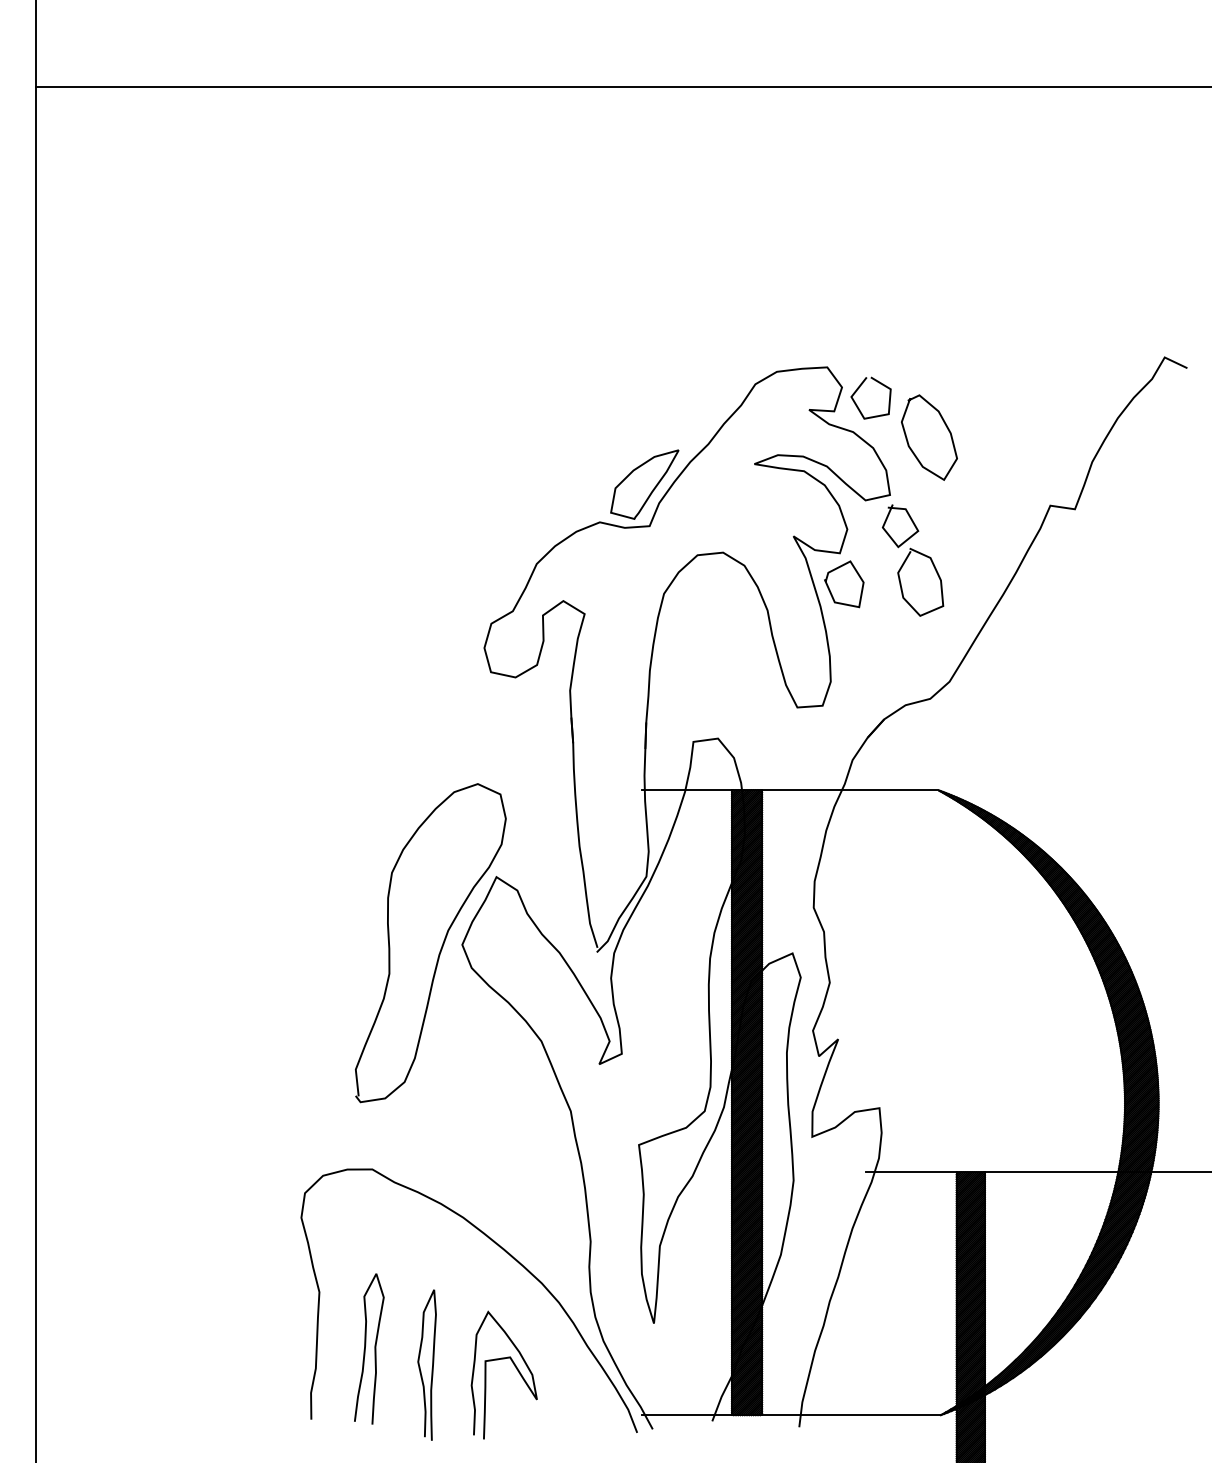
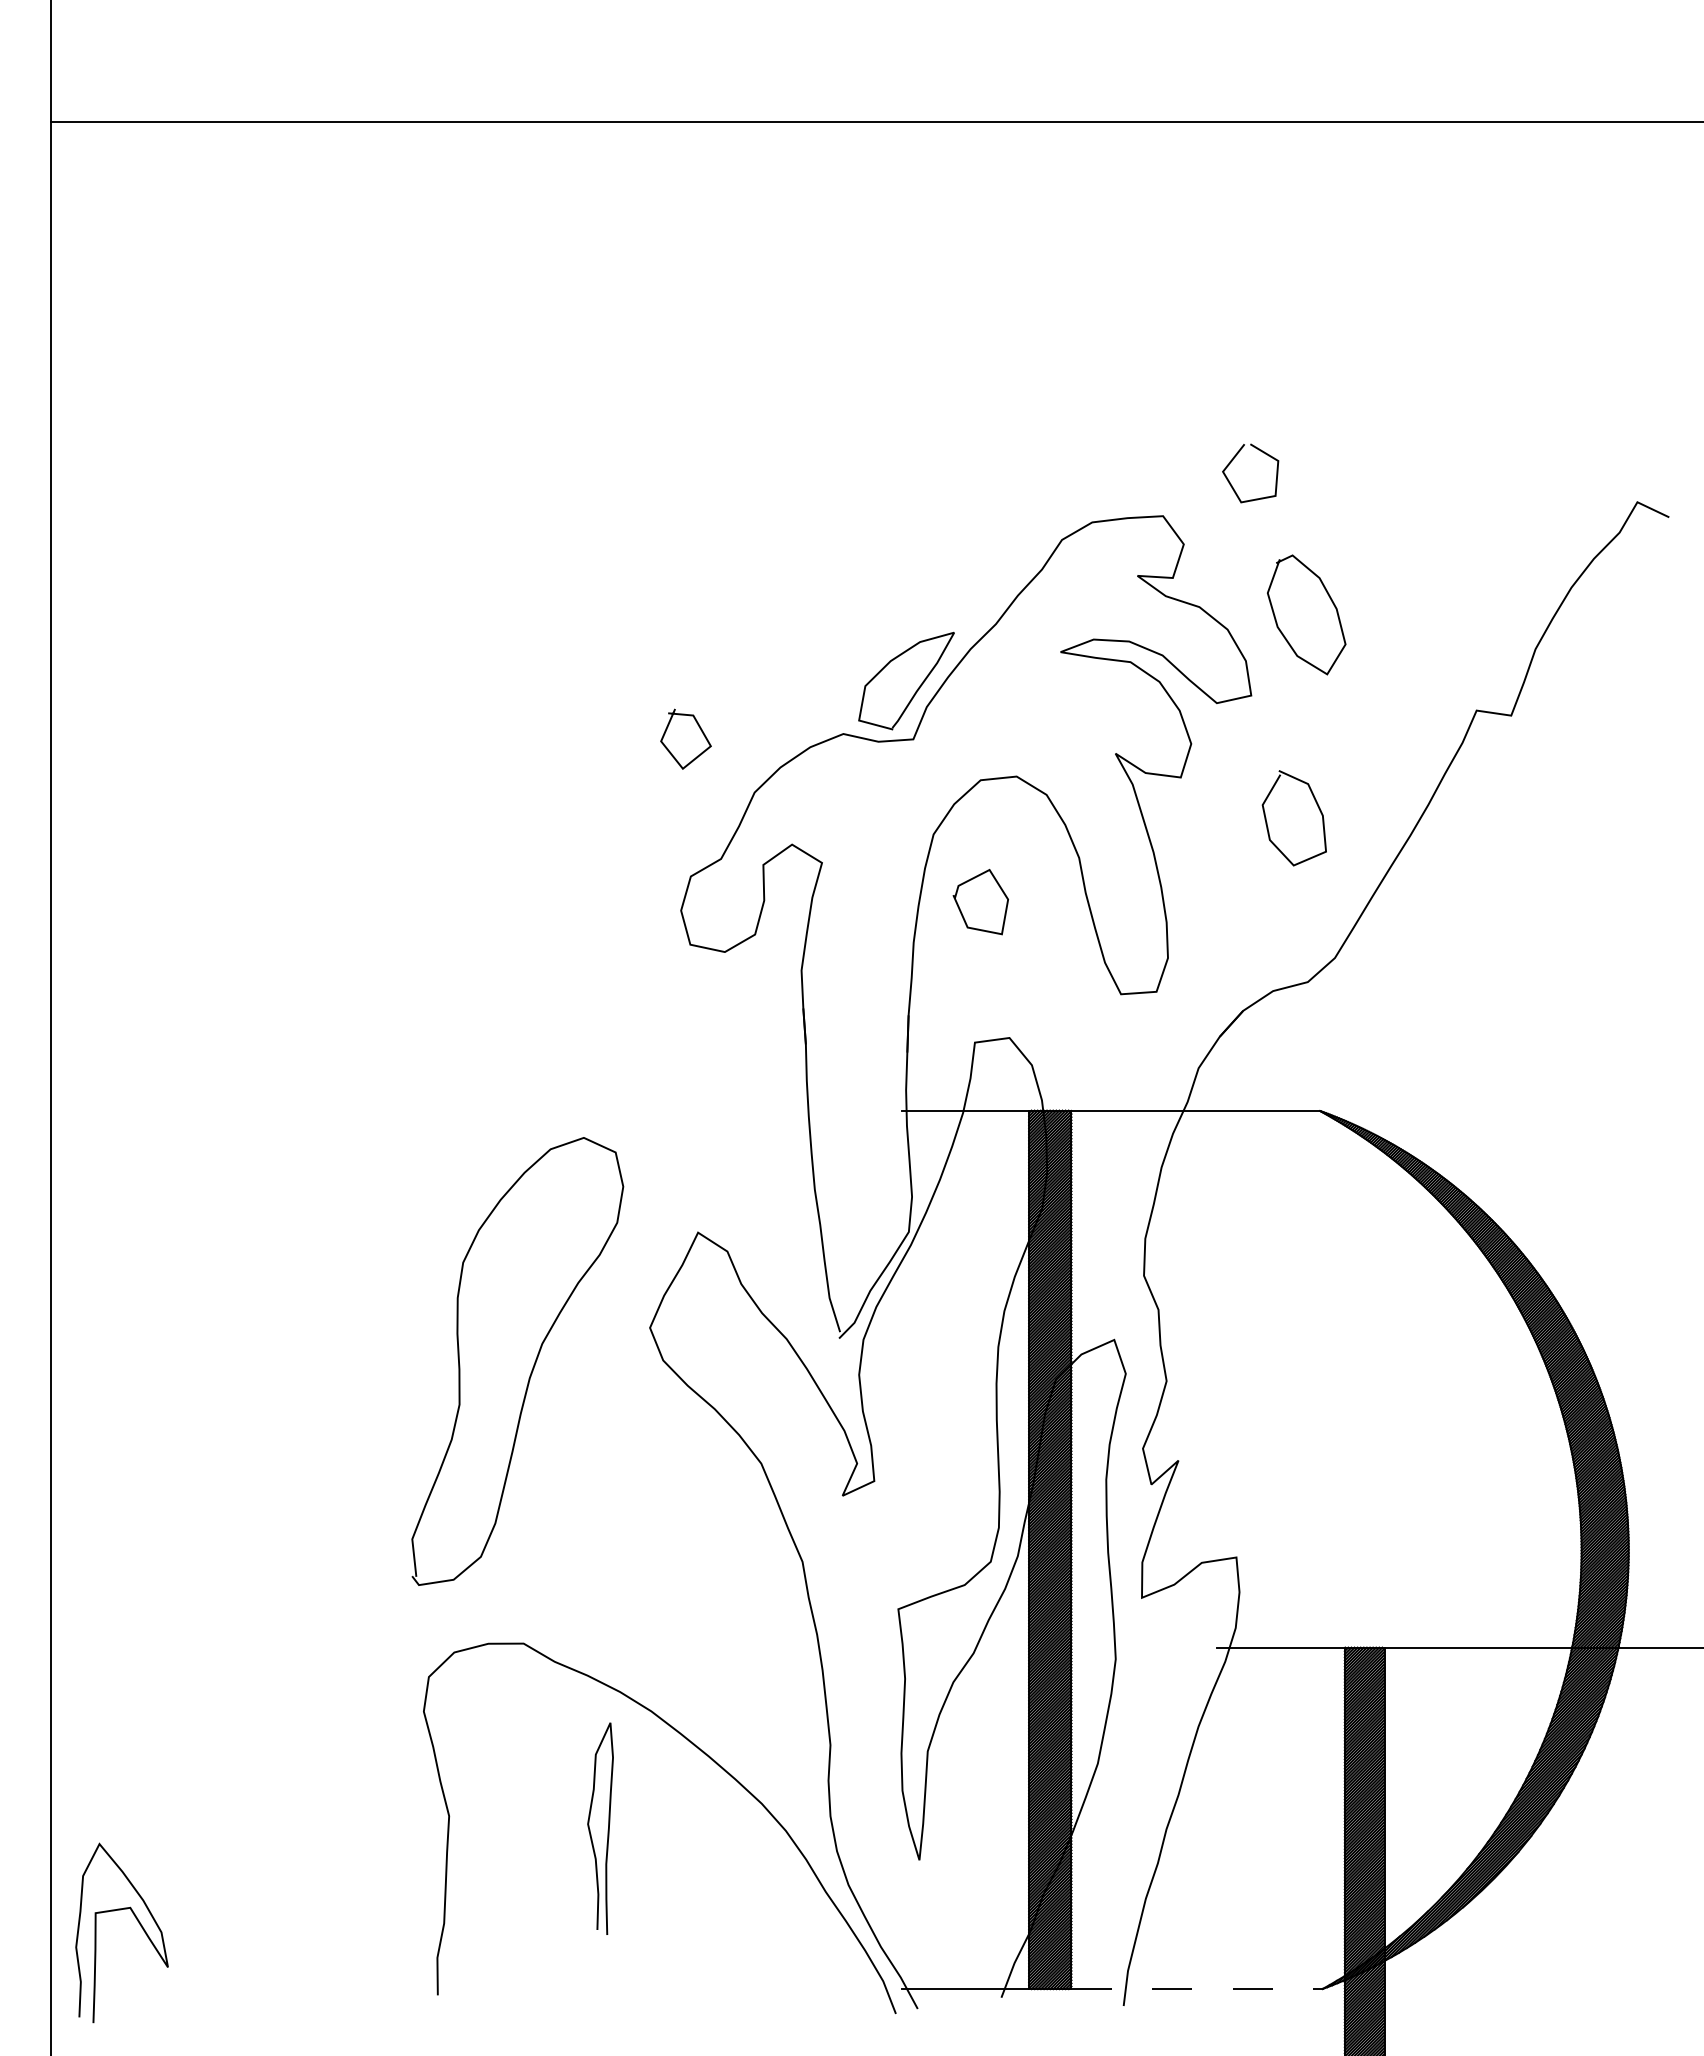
curve: (858, 388) -> (1233, 460), moved
curve: (910, 519) -> (700, 730), moved
curve: (830, 590) -> (961, 910), moved
curve: (441, 947) -> (532, 1367), moved
curve: (365, 1347) -> (514, 1894), removed
curve: (432, 1366) -> (607, 1830), moved
curve: (516, 1368) -> (138, 1923), moved
line: (851, 1415) -> (1197, 1989), solid -> dashed

